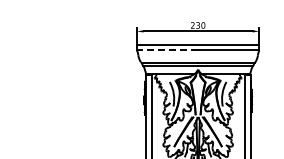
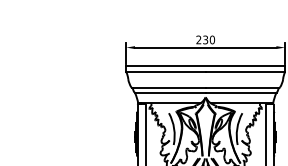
line: (167, 50) -> (165, 72), dashed -> solid

